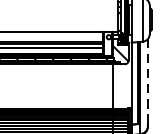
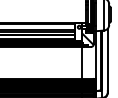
line: (147, 81) -> (107, 59), dashed -> solid

